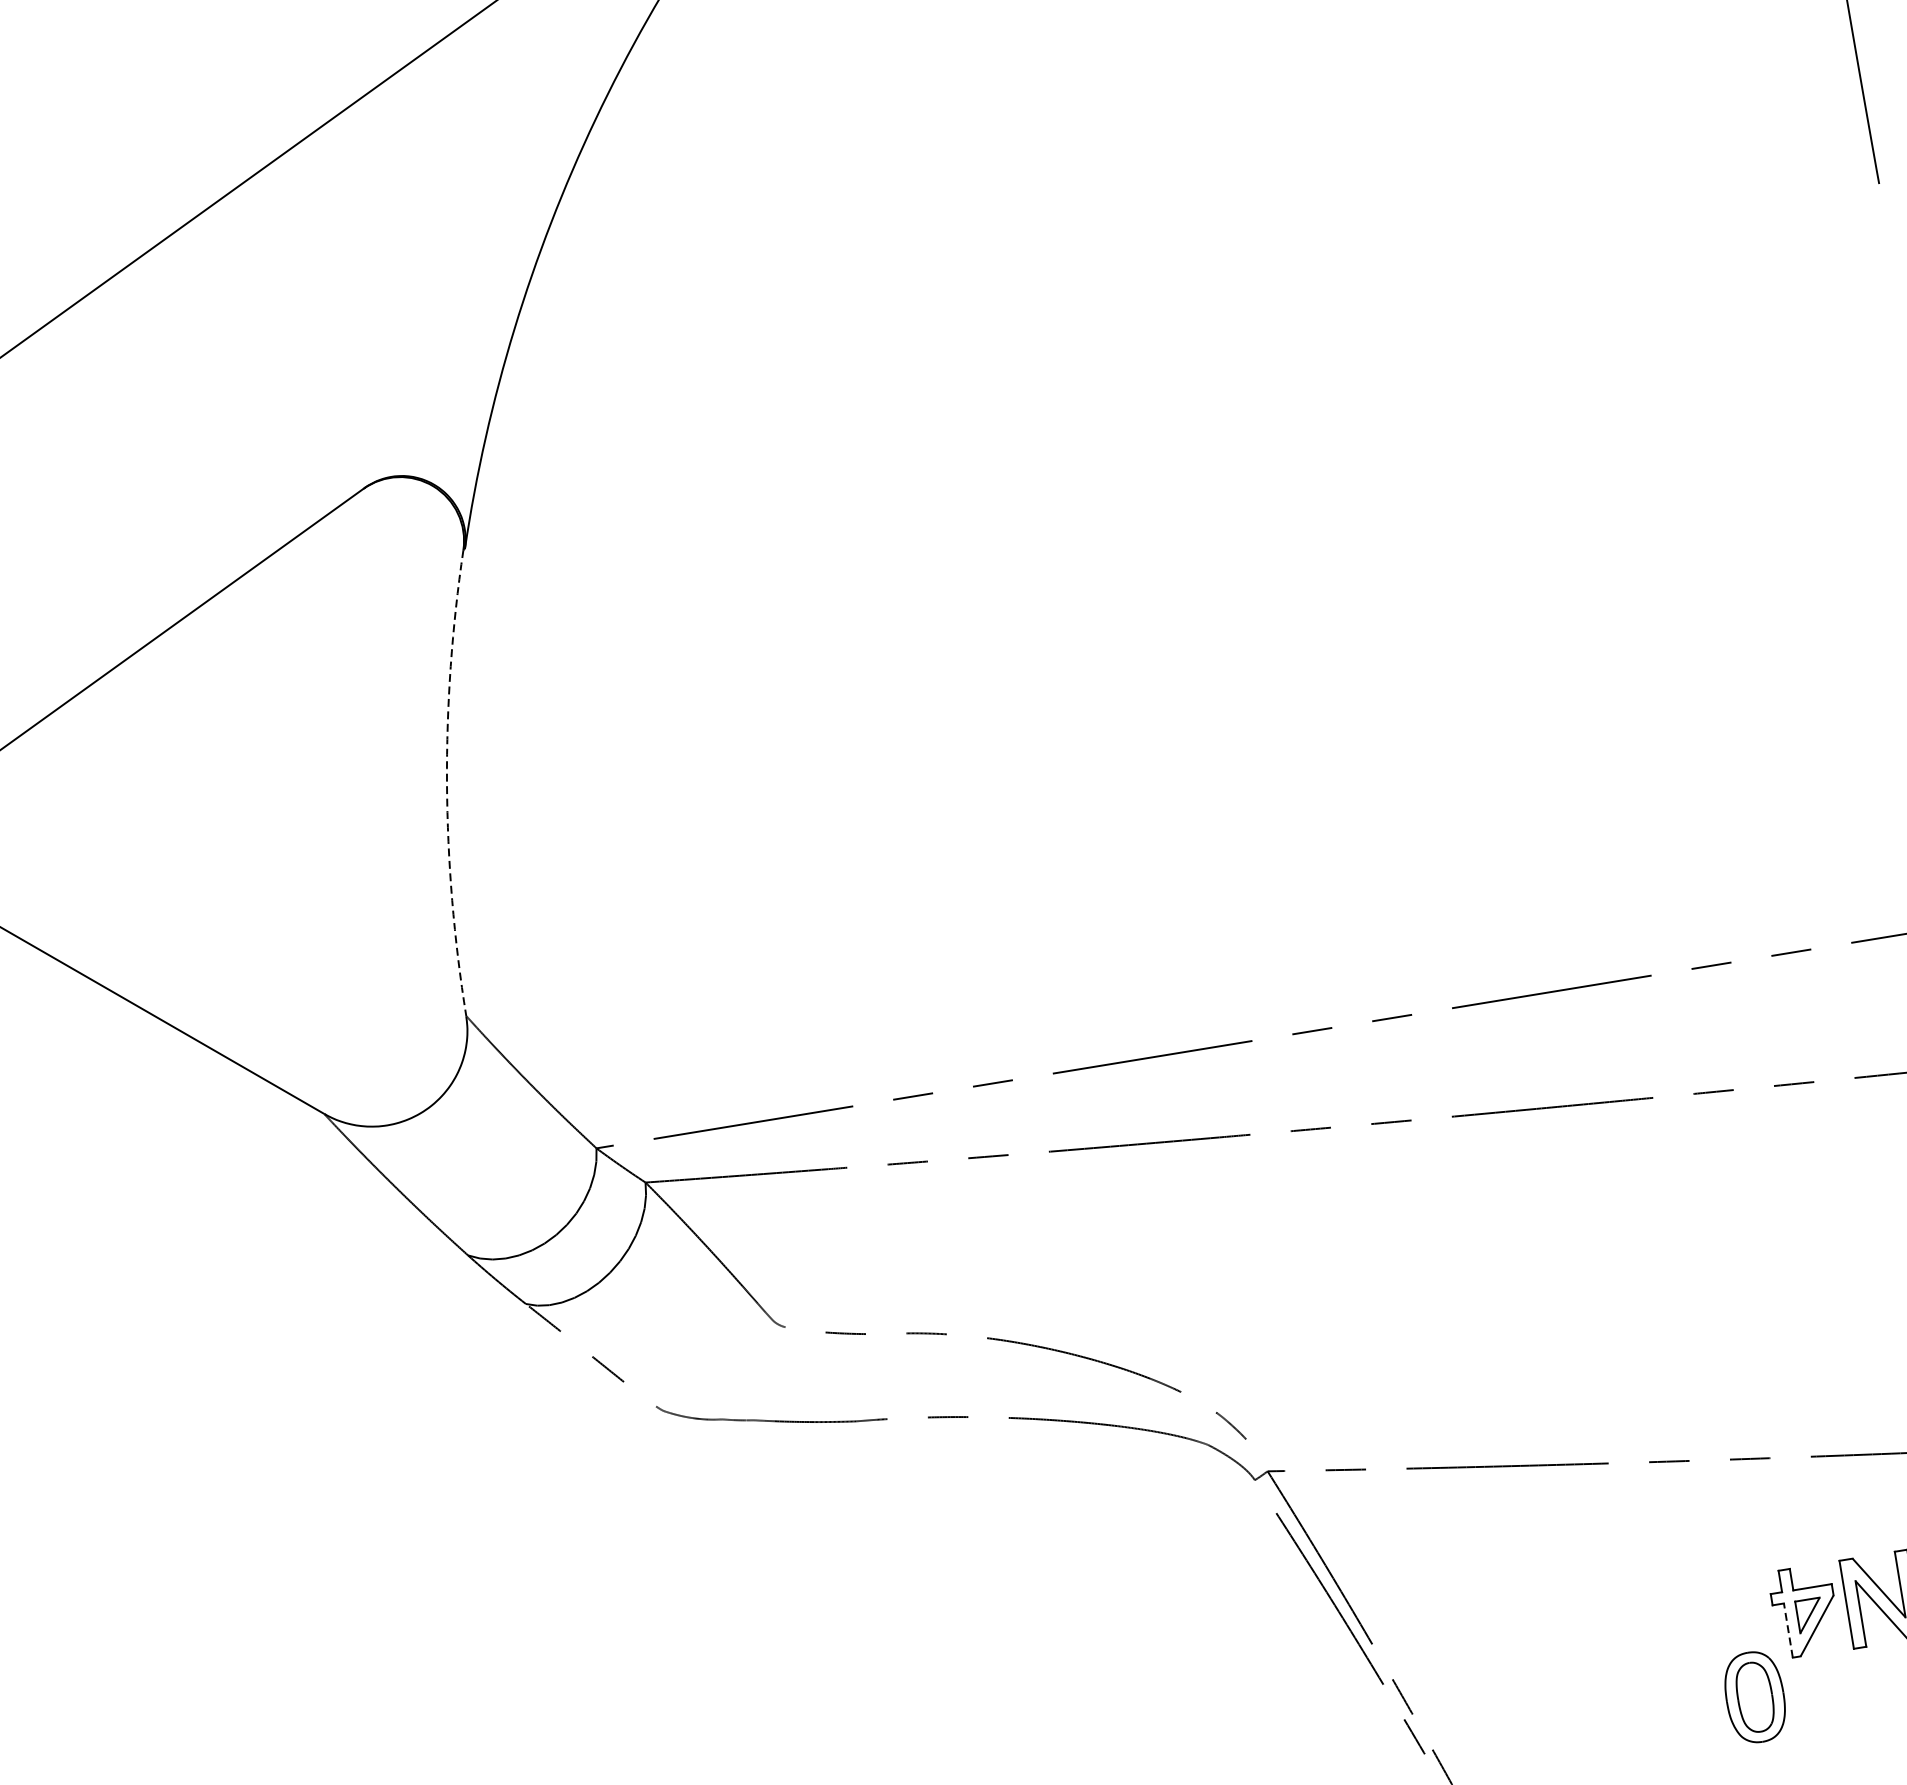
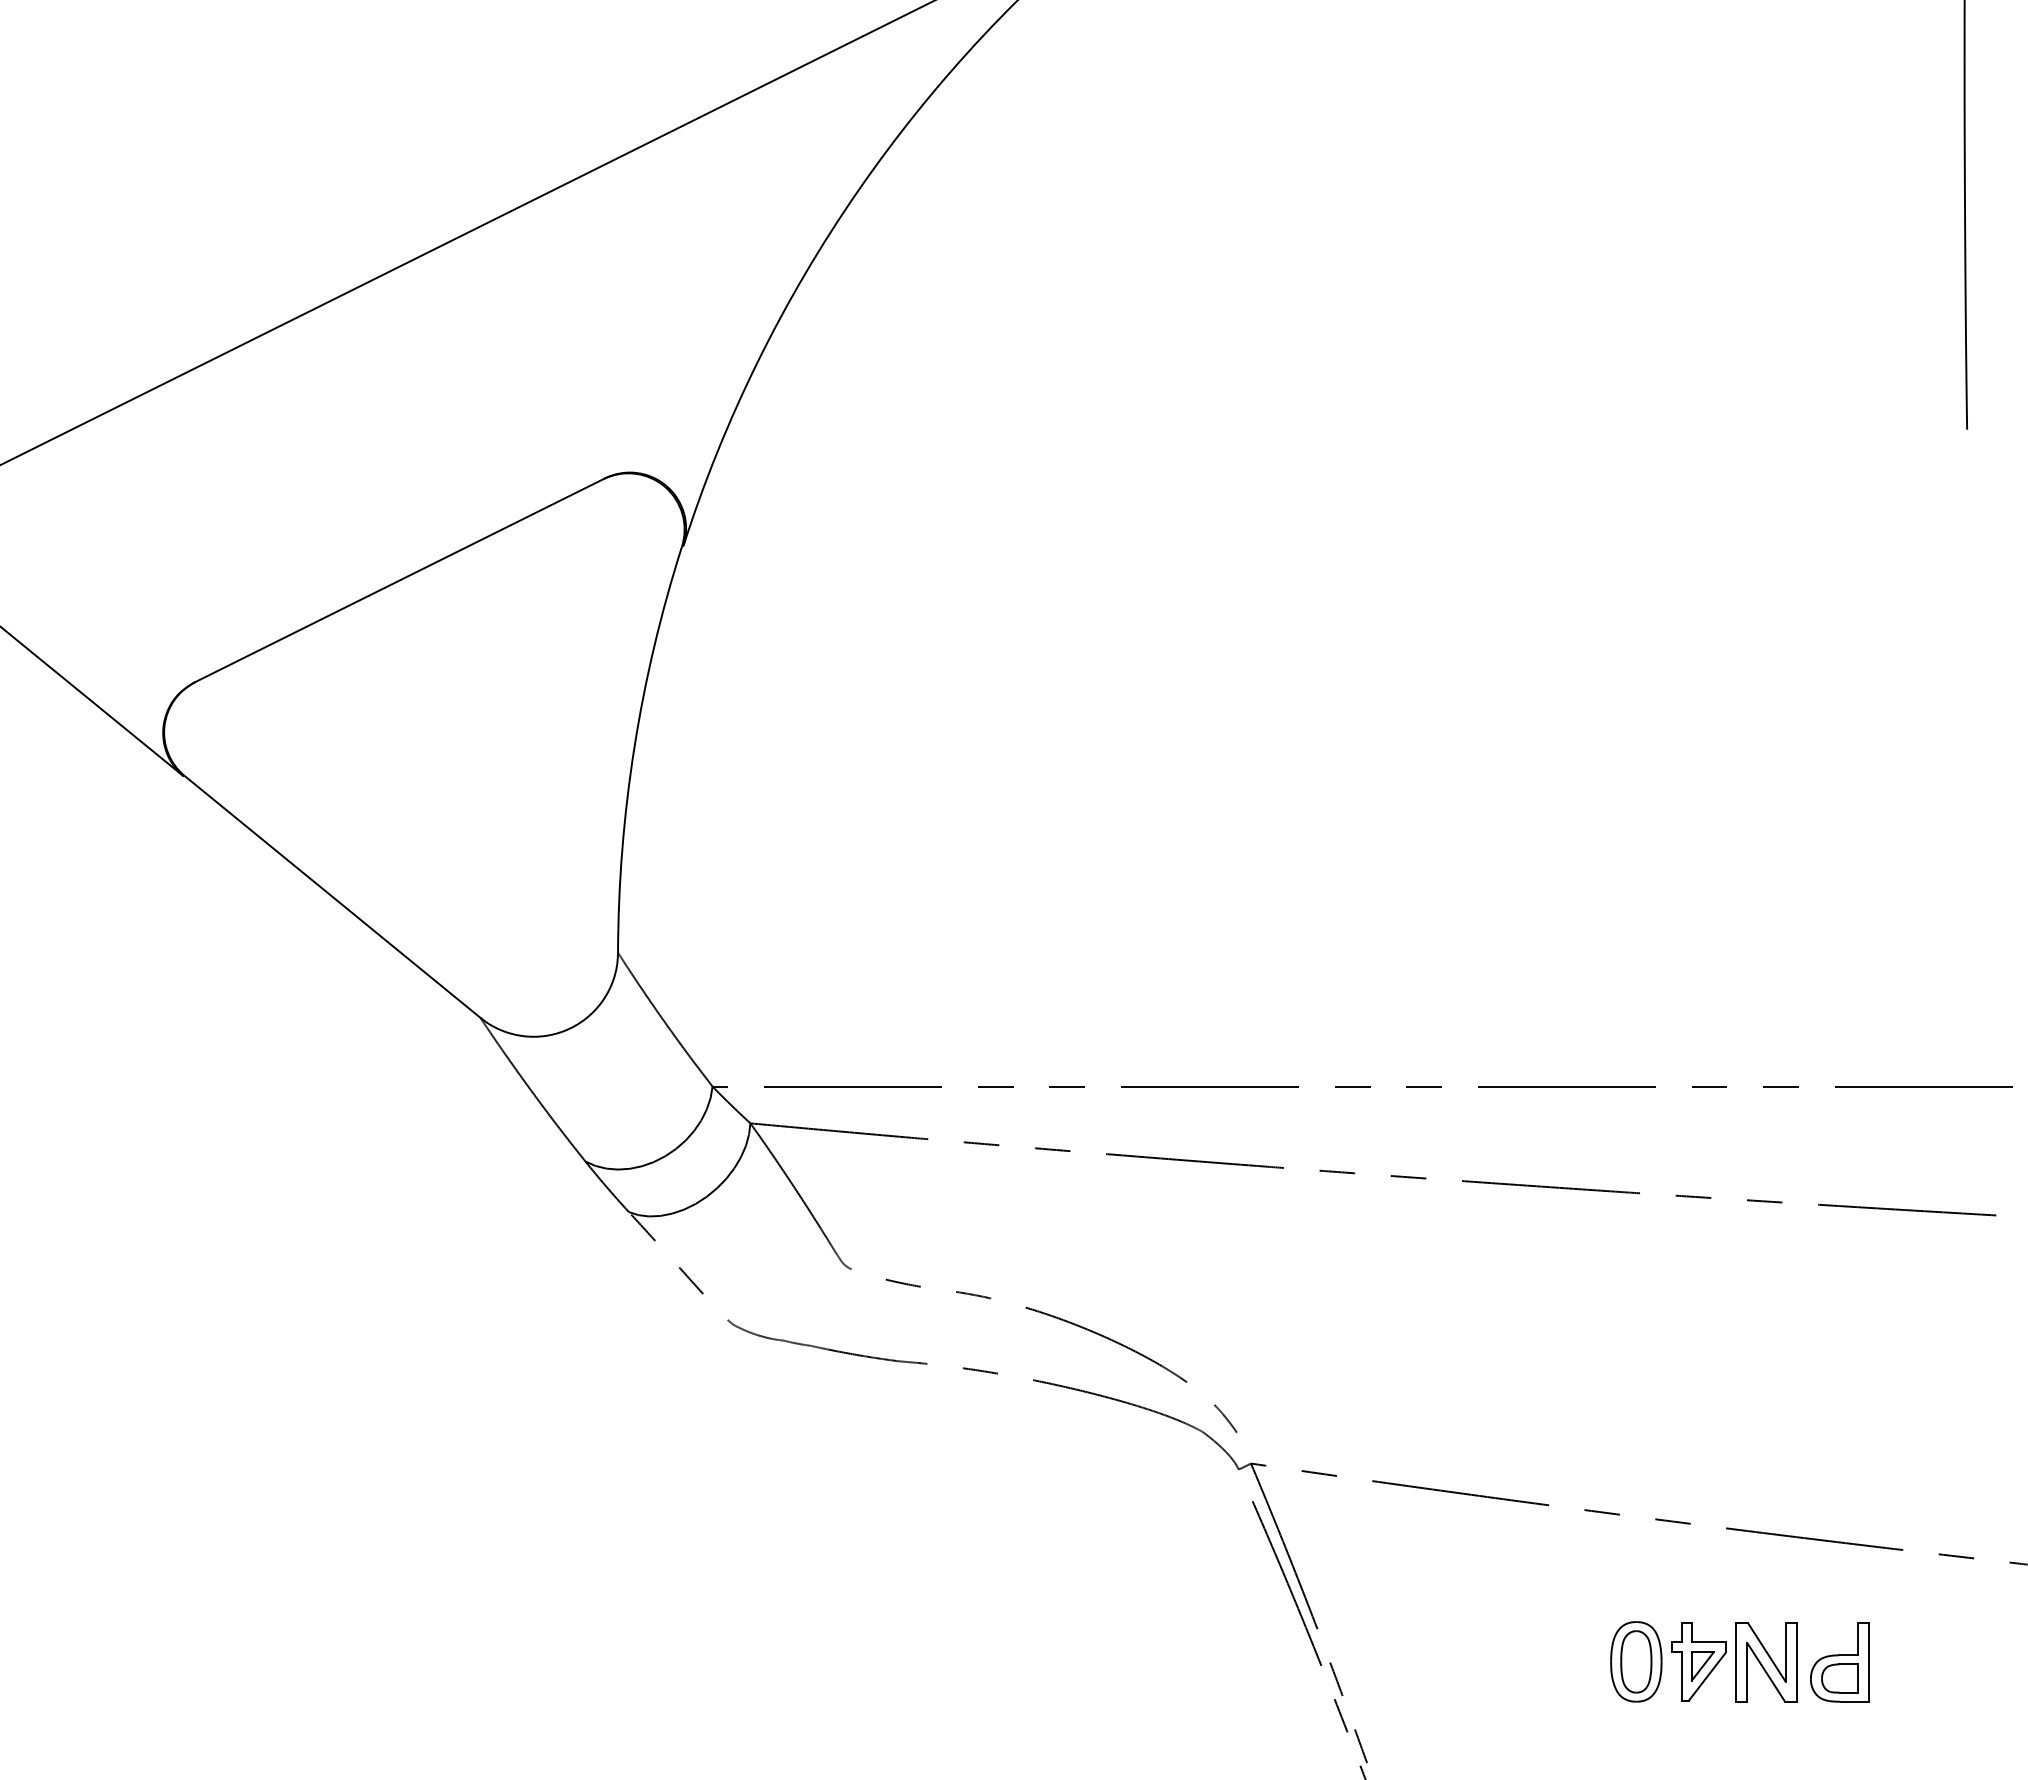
arc: (447, 783) -> (634, 747), dashed -> solid
line: (1788, 1630) -> (1681, 1676), dashed -> solid
part: (1755, 1696) -> (1636, 1661), moved

